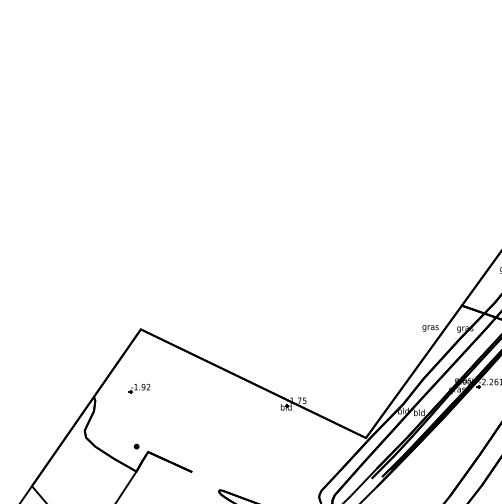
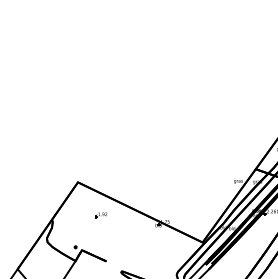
part: (139, 389) -> (101, 215), moved

